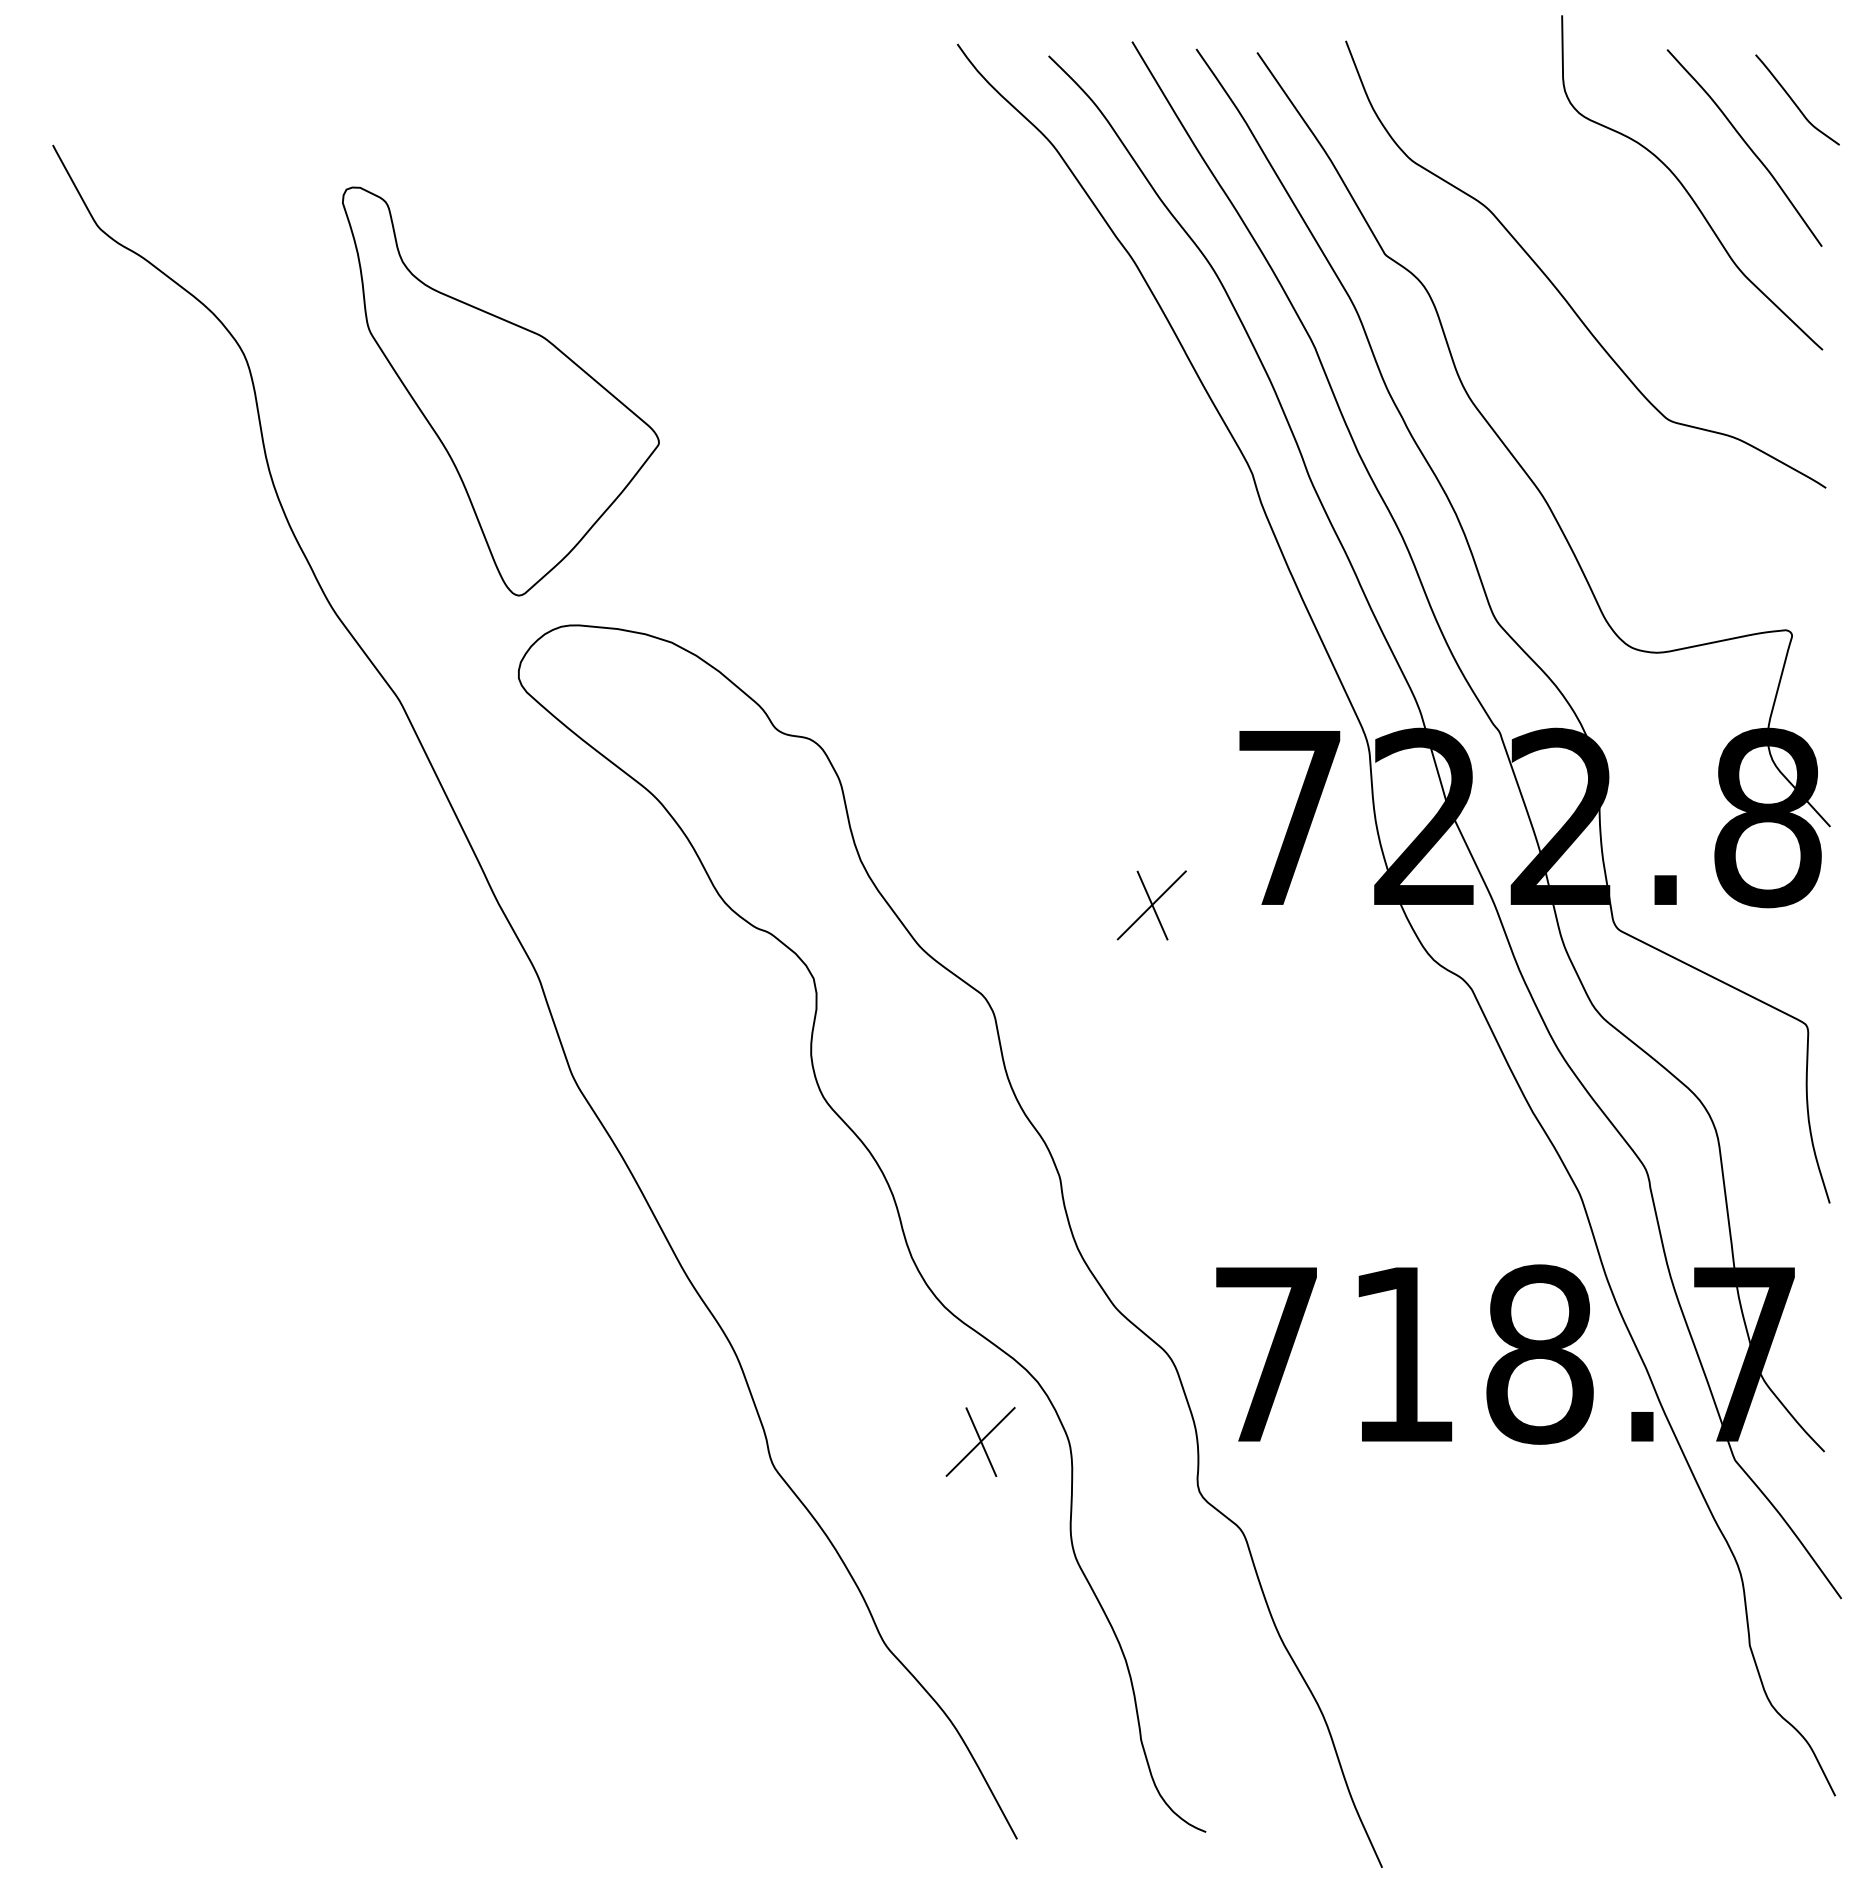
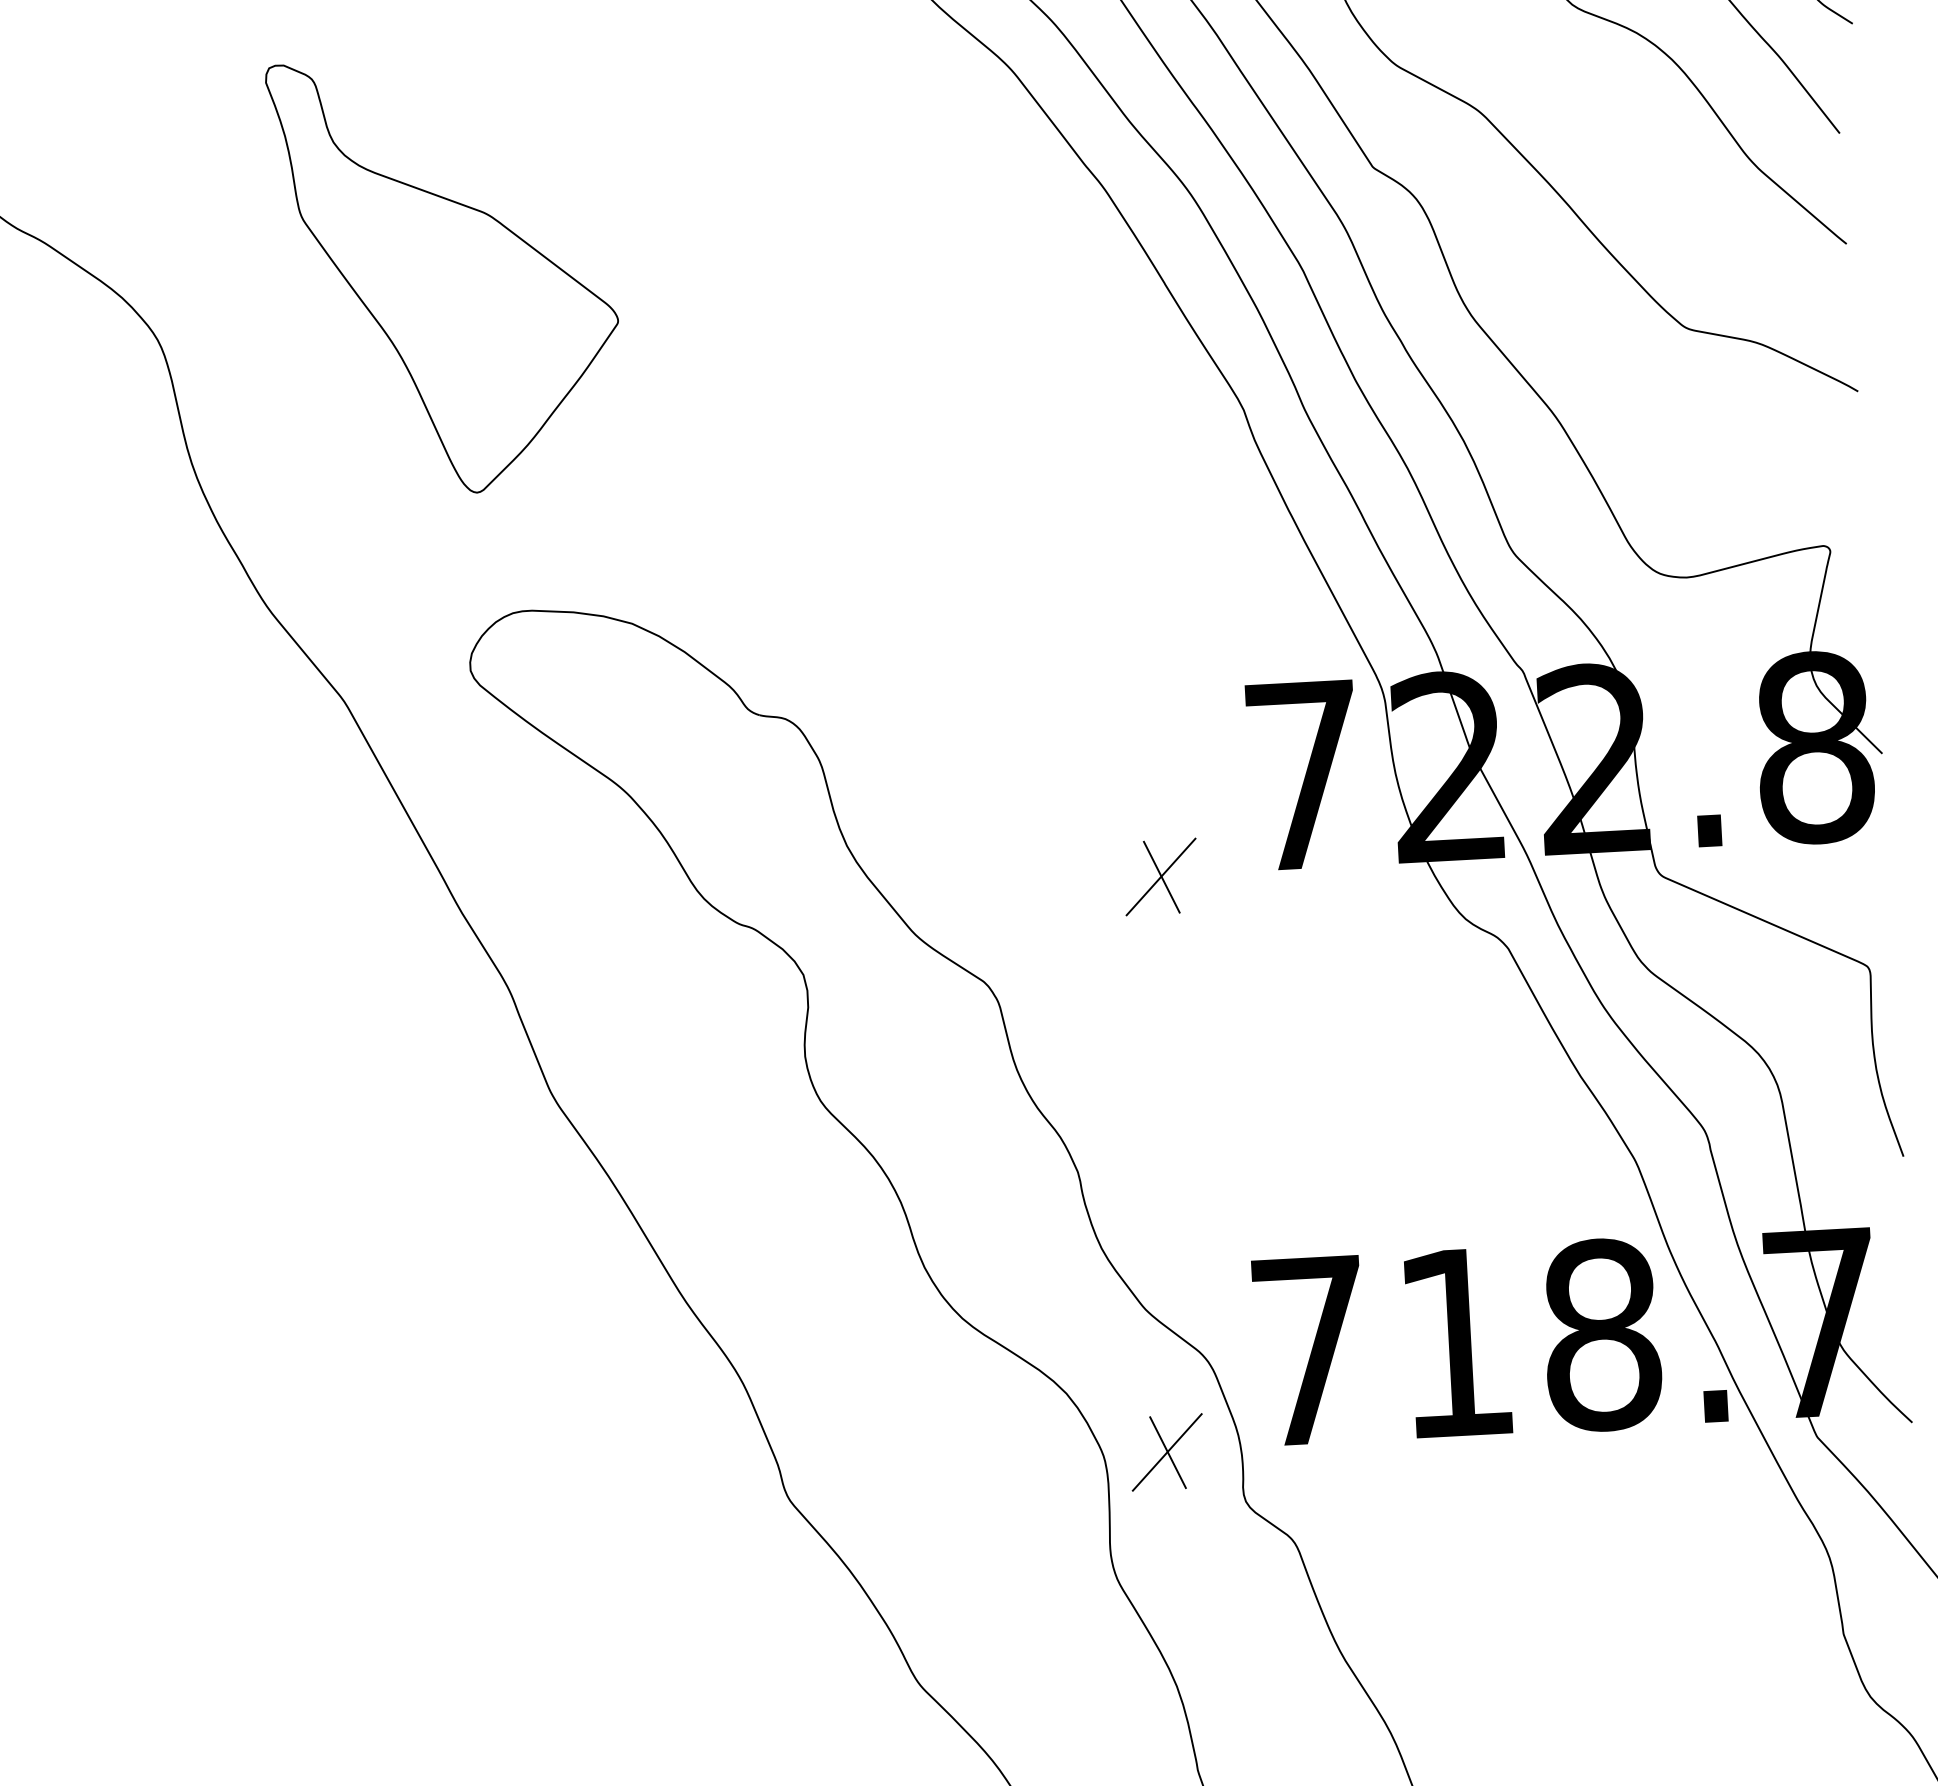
part: (500, 391) -> (445, 275), moved
part: (980, 1441) -> (1167, 1451), moved

